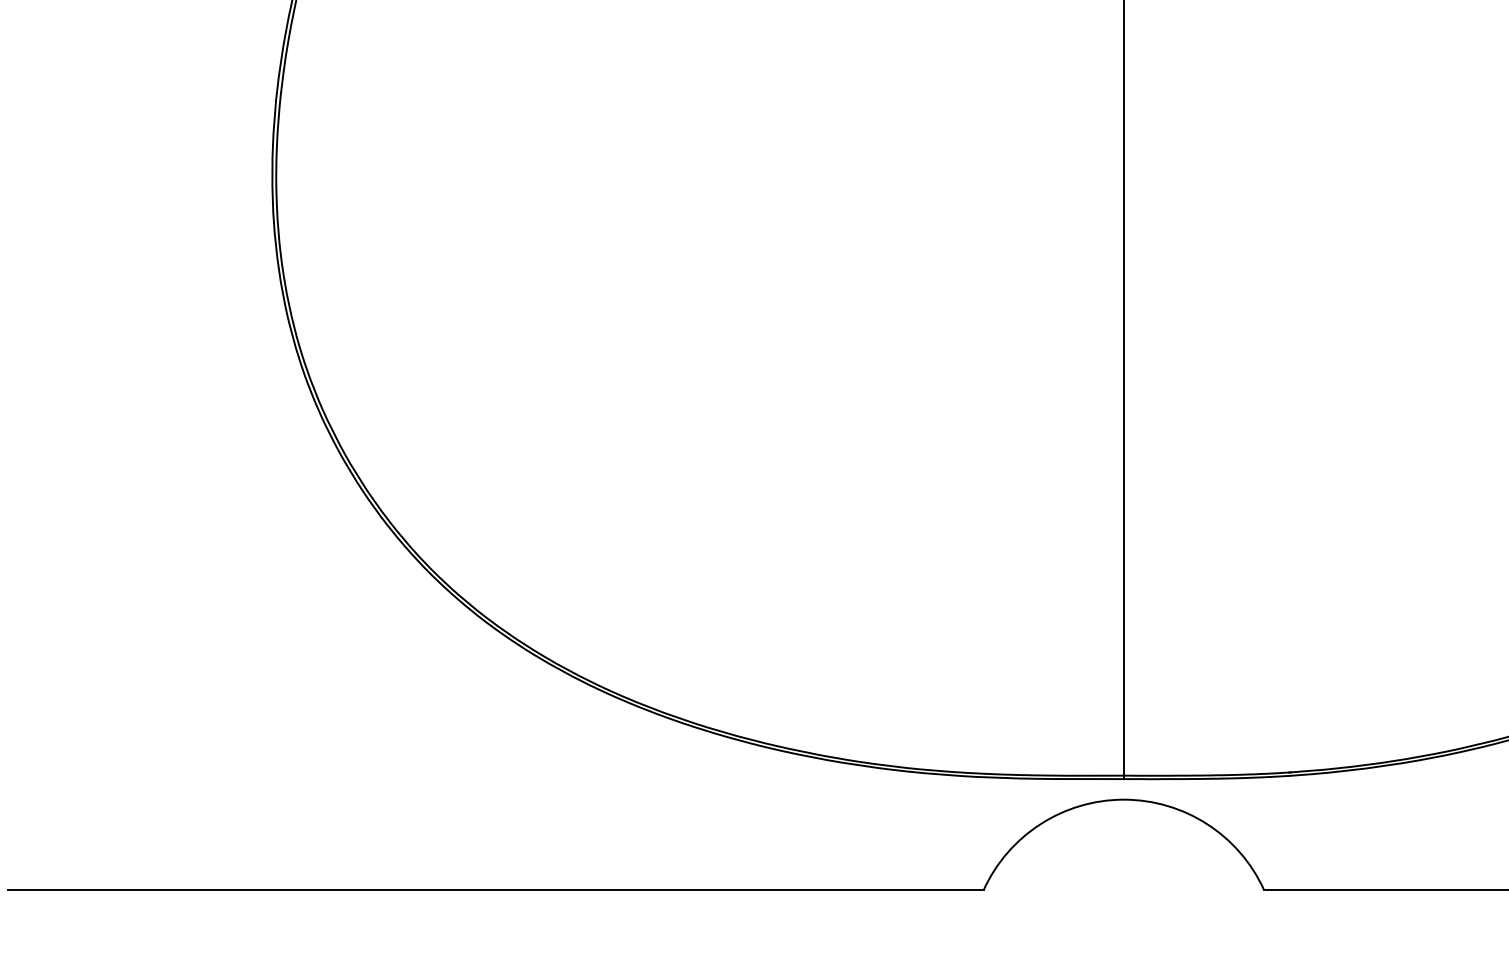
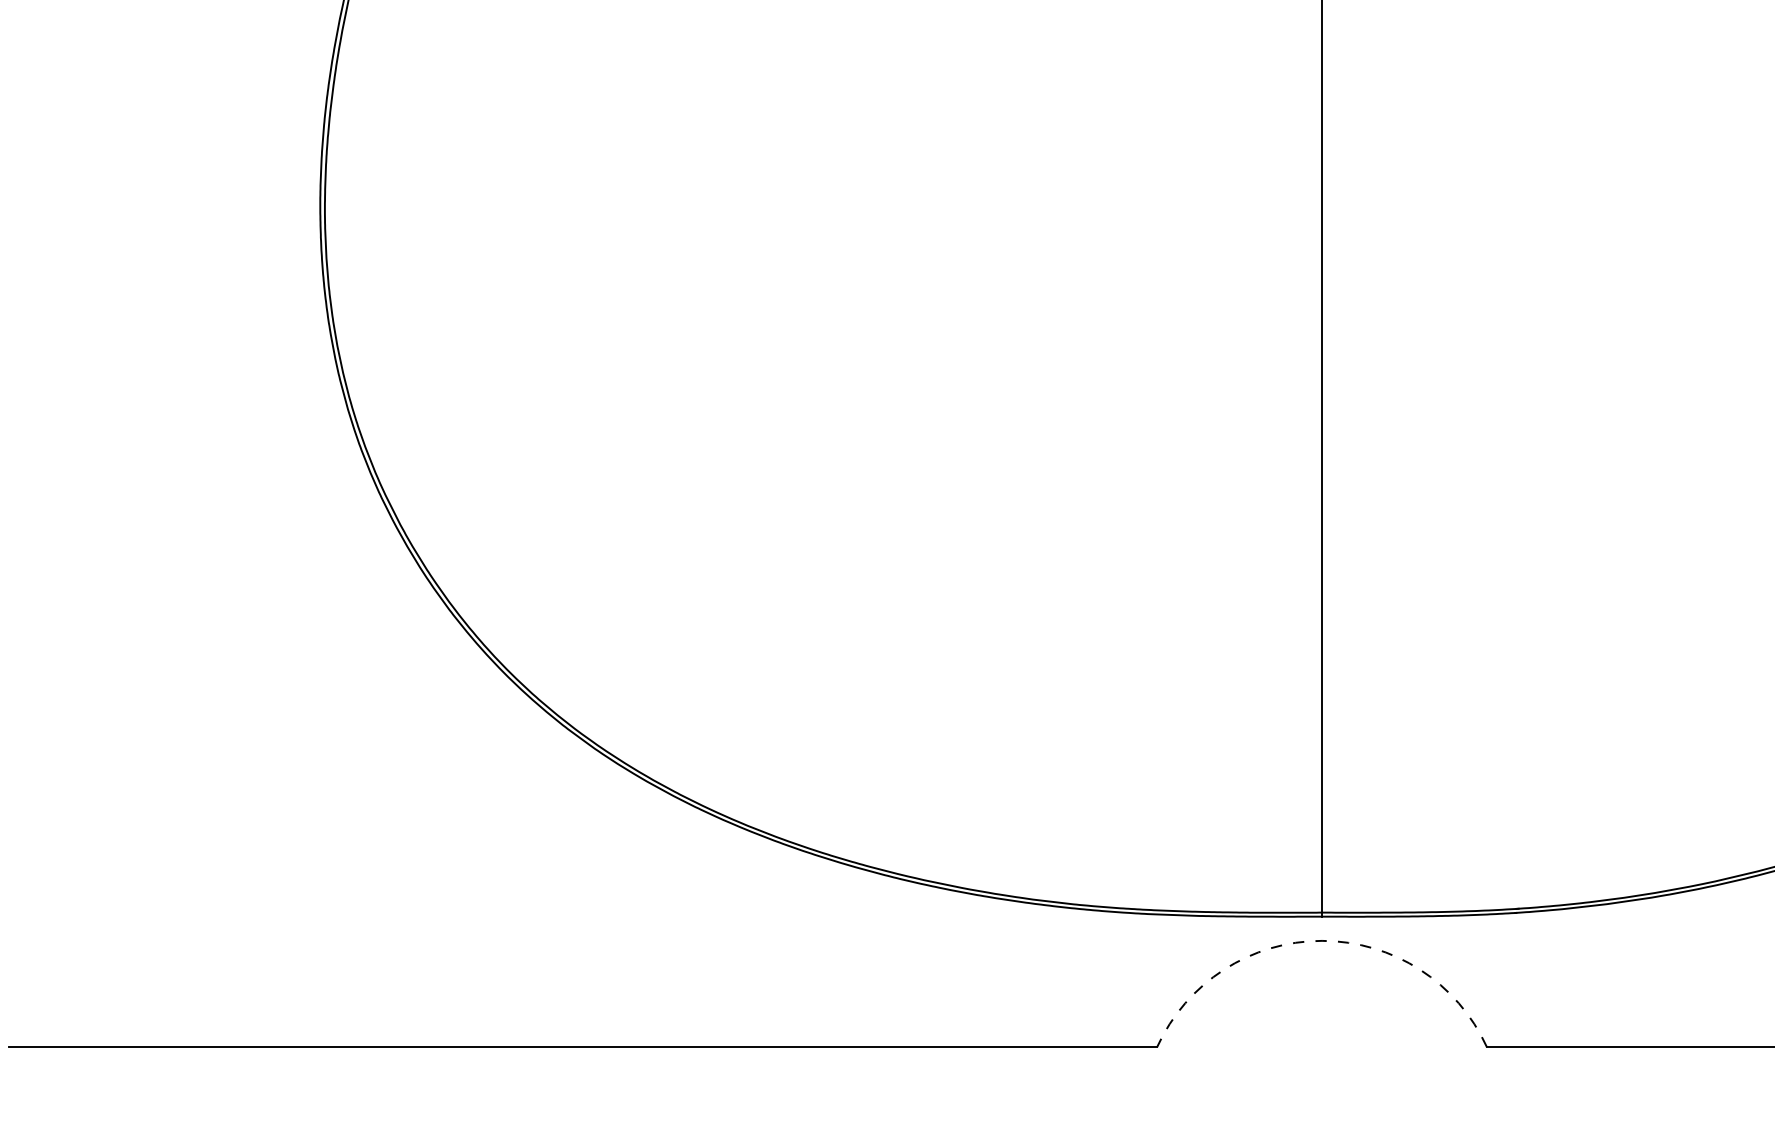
arc: (1123, 799) -> (1321, 940), solid -> dashed

